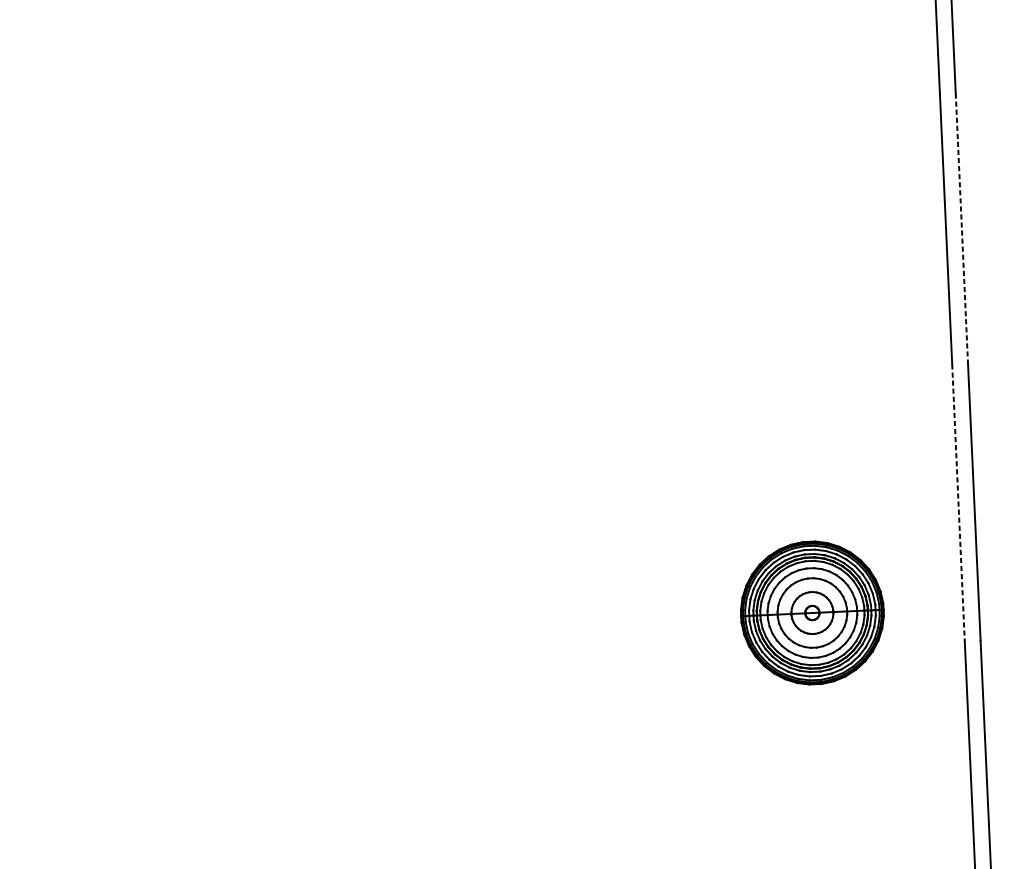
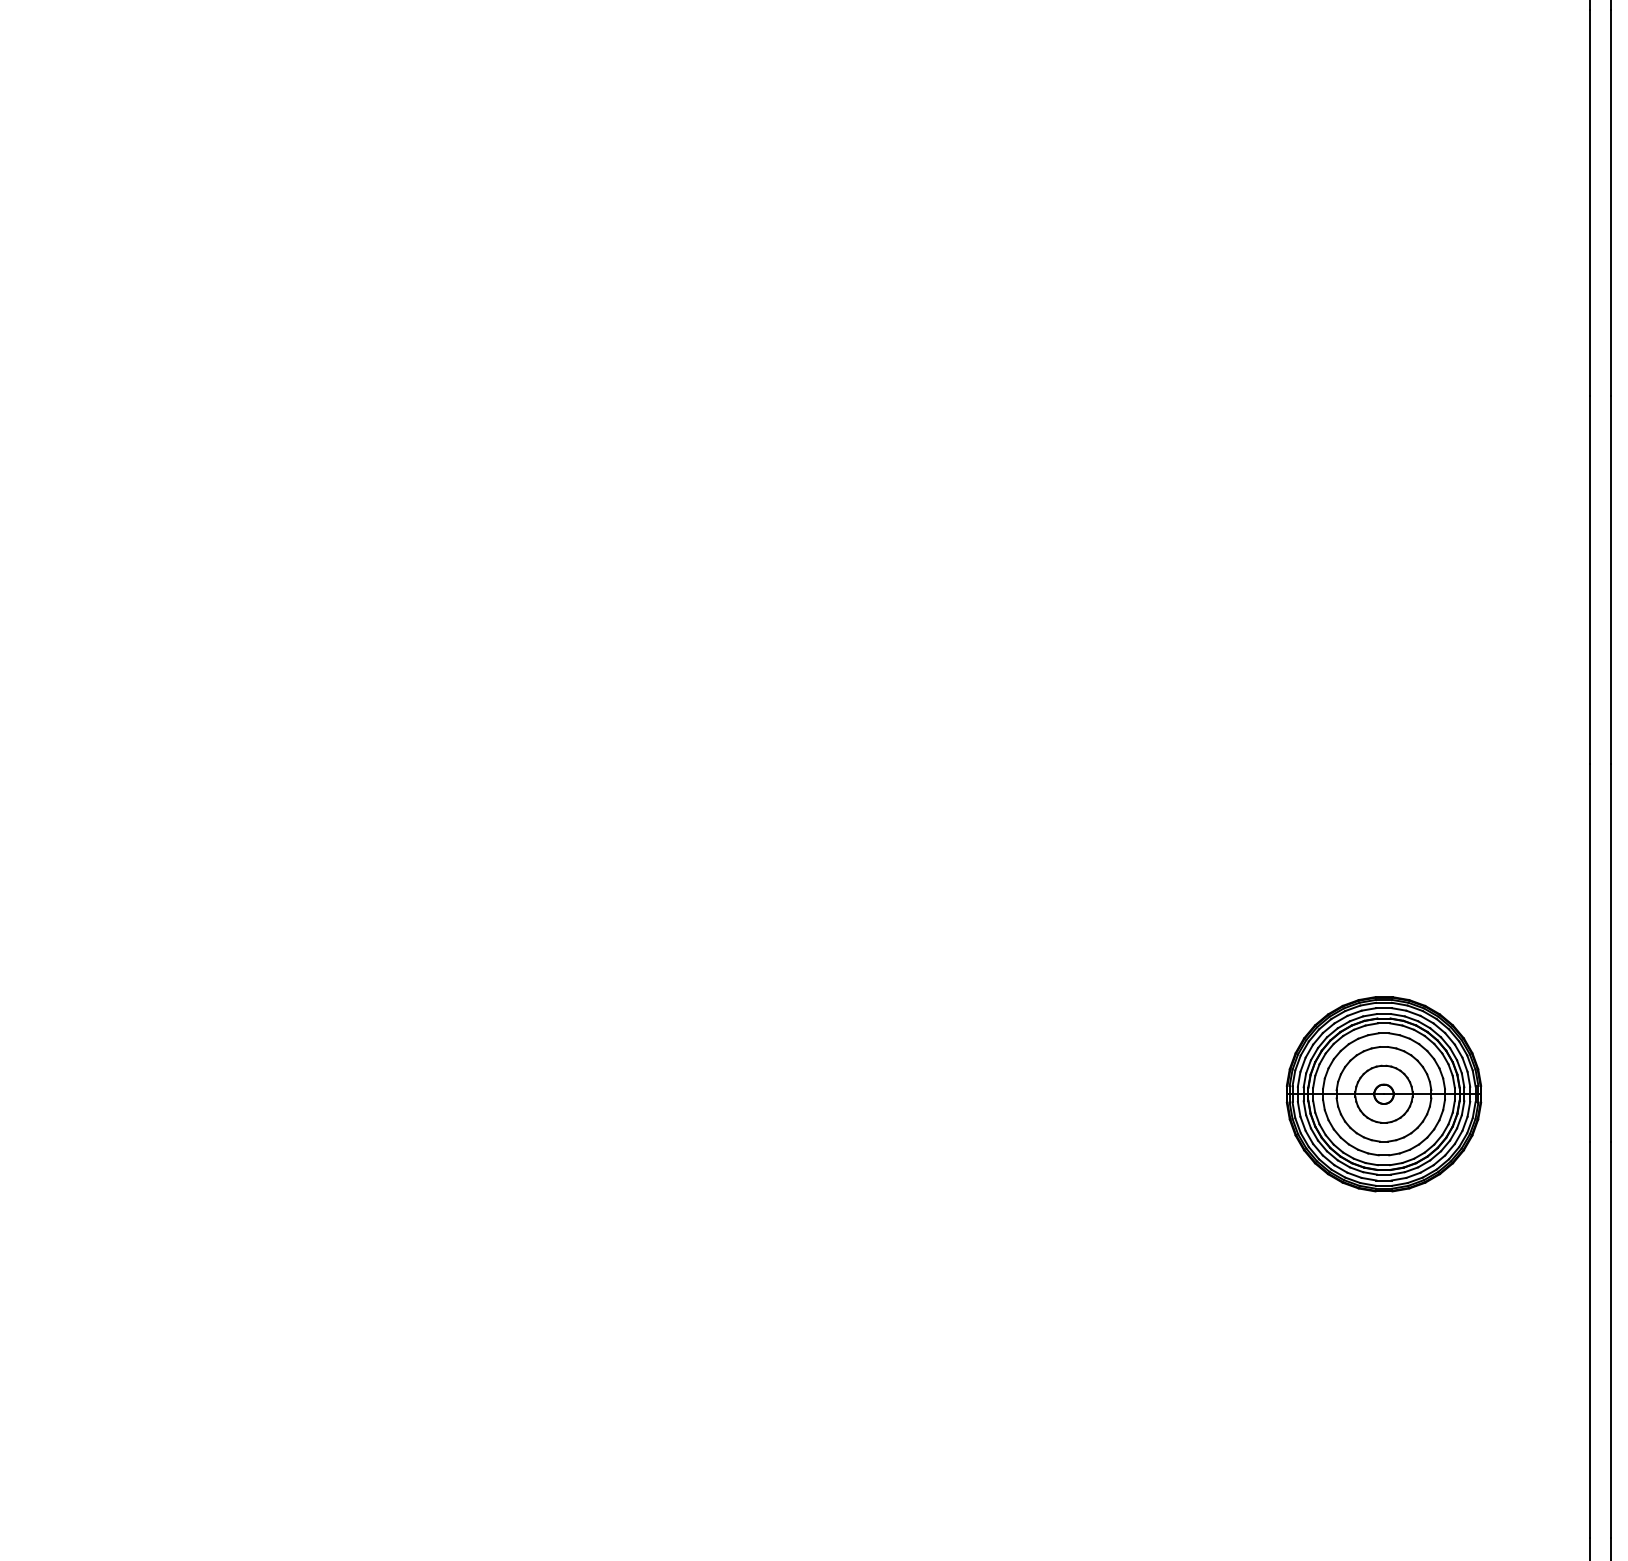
line: (961, 229) -> (1611, 580), dashed -> solid
line: (958, 503) -> (1589, 953), dashed -> solid

